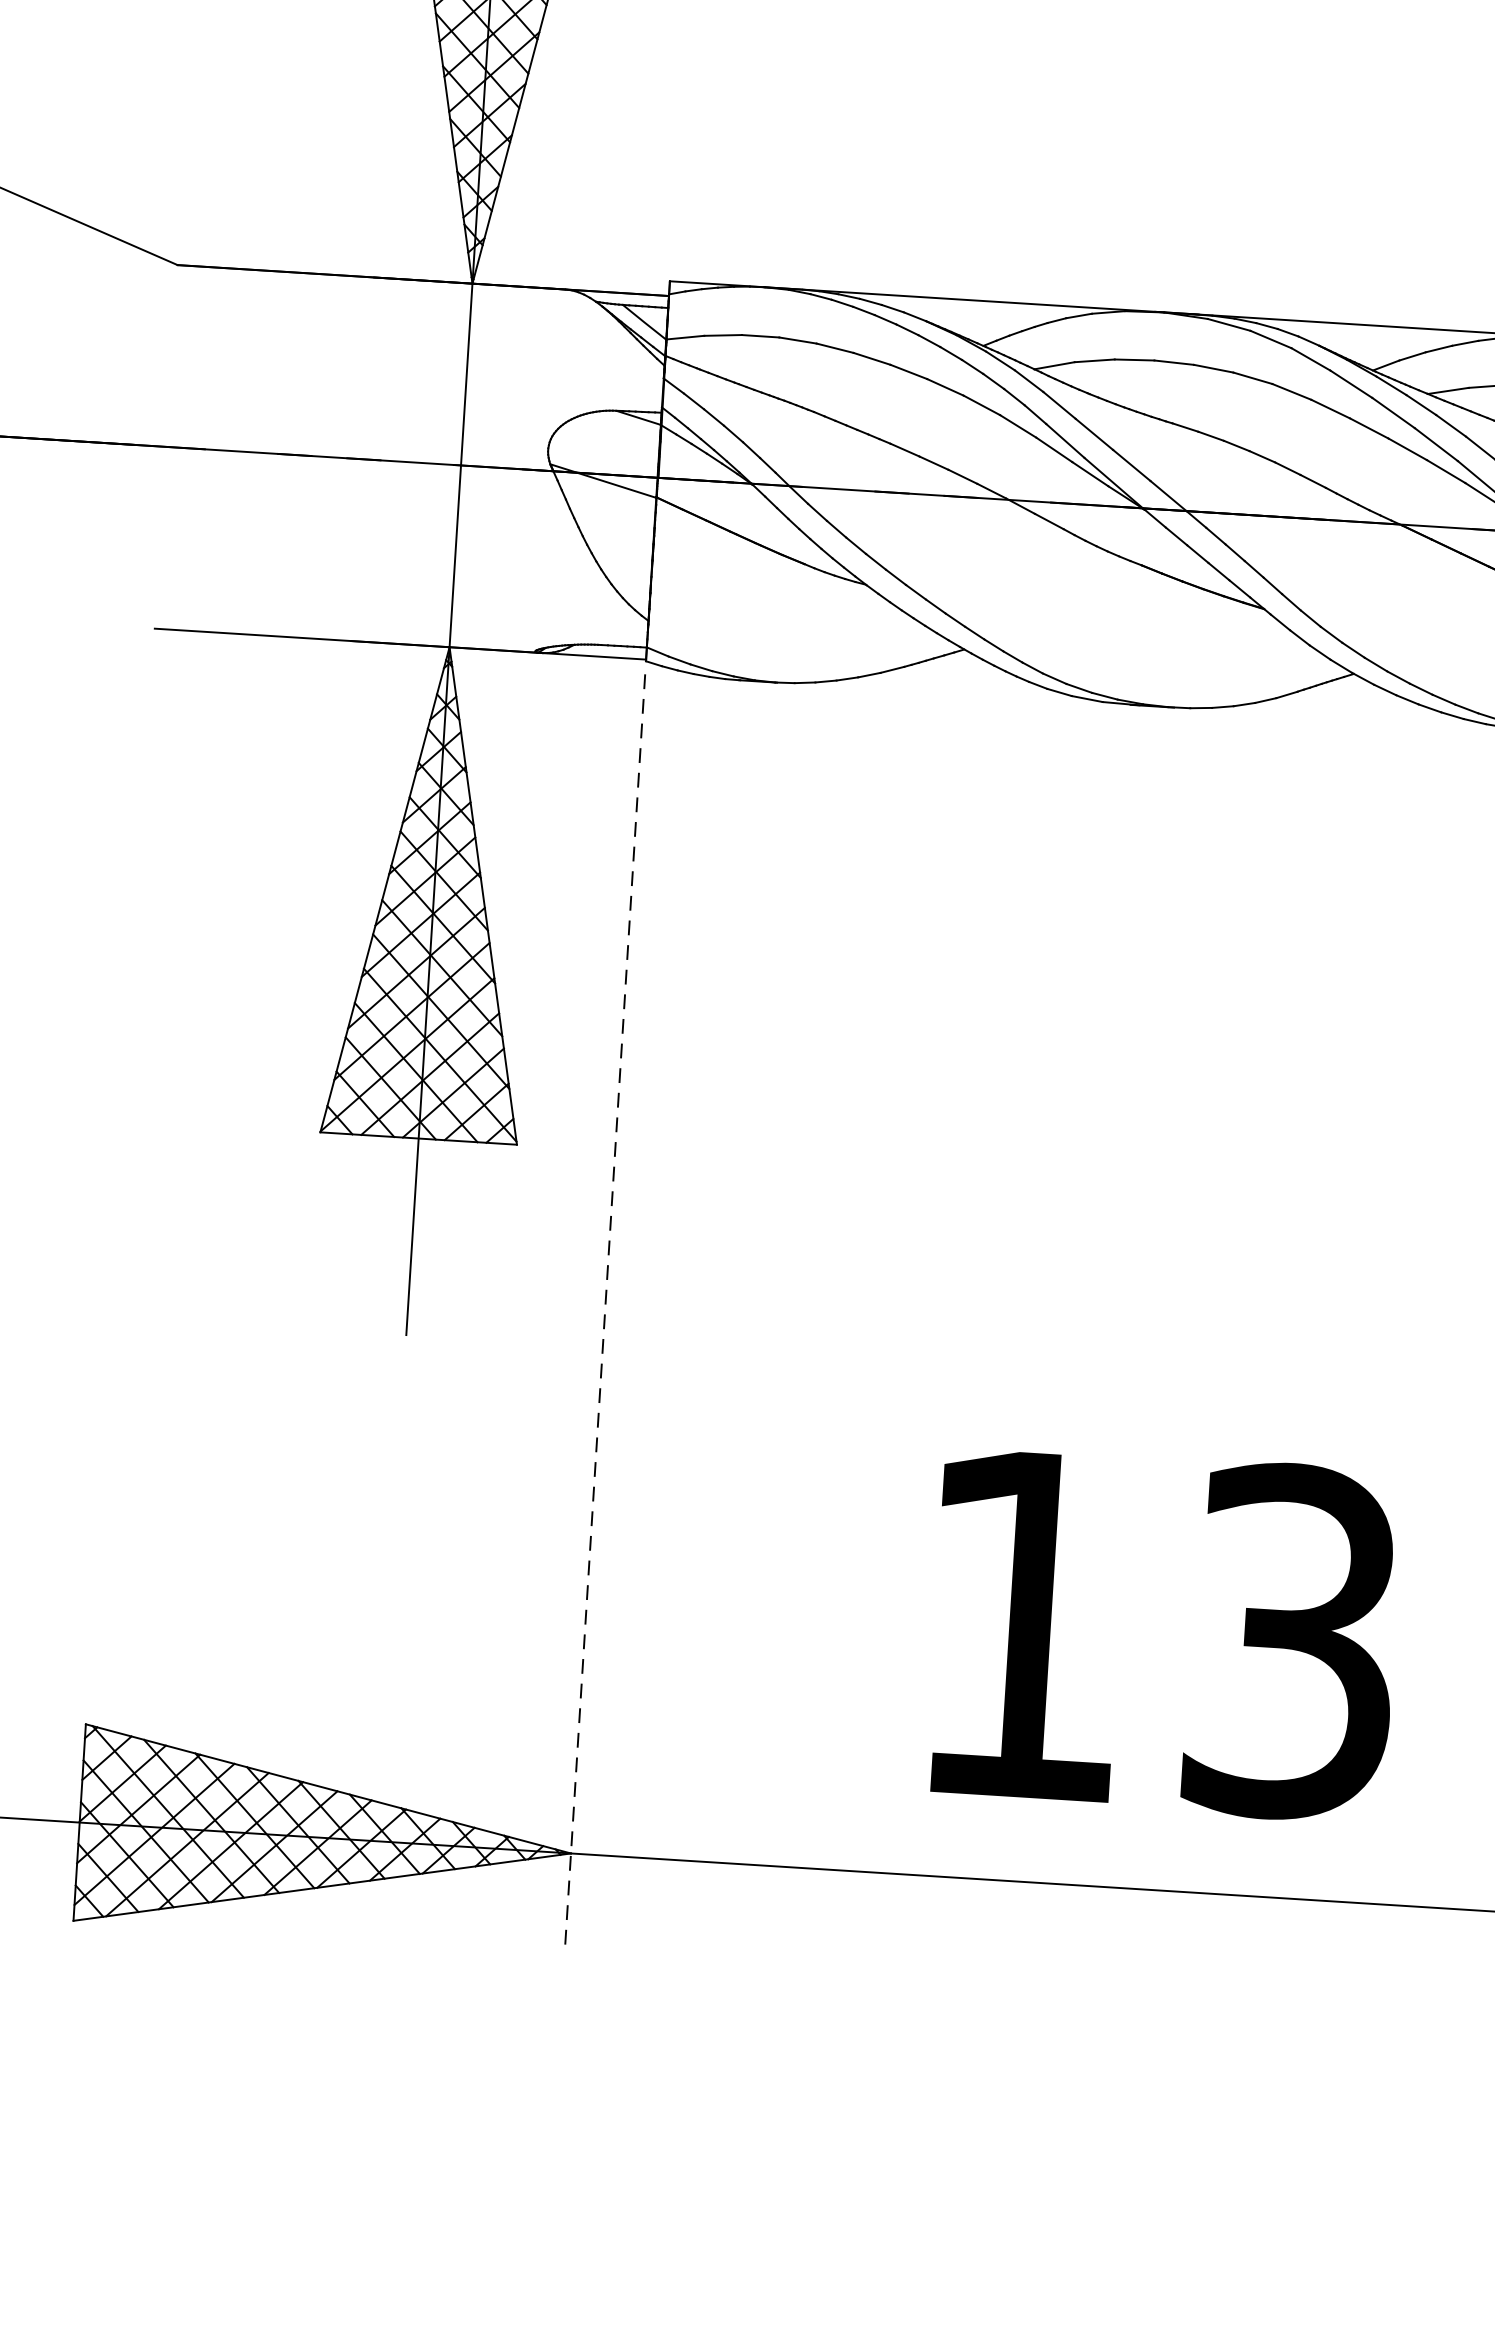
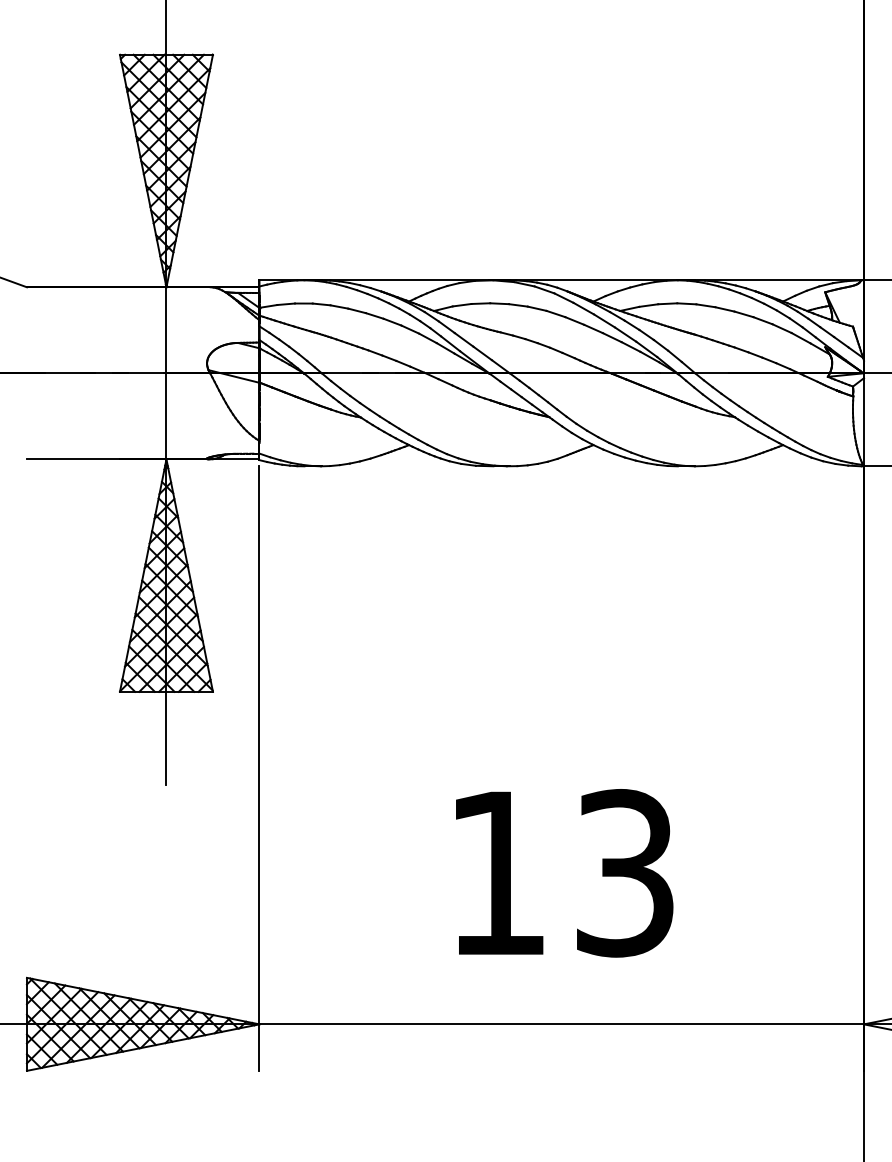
line: (604, 1314) -> (259, 769), dashed -> solid
text: (1163, 1634) -> (564, 873), moved

